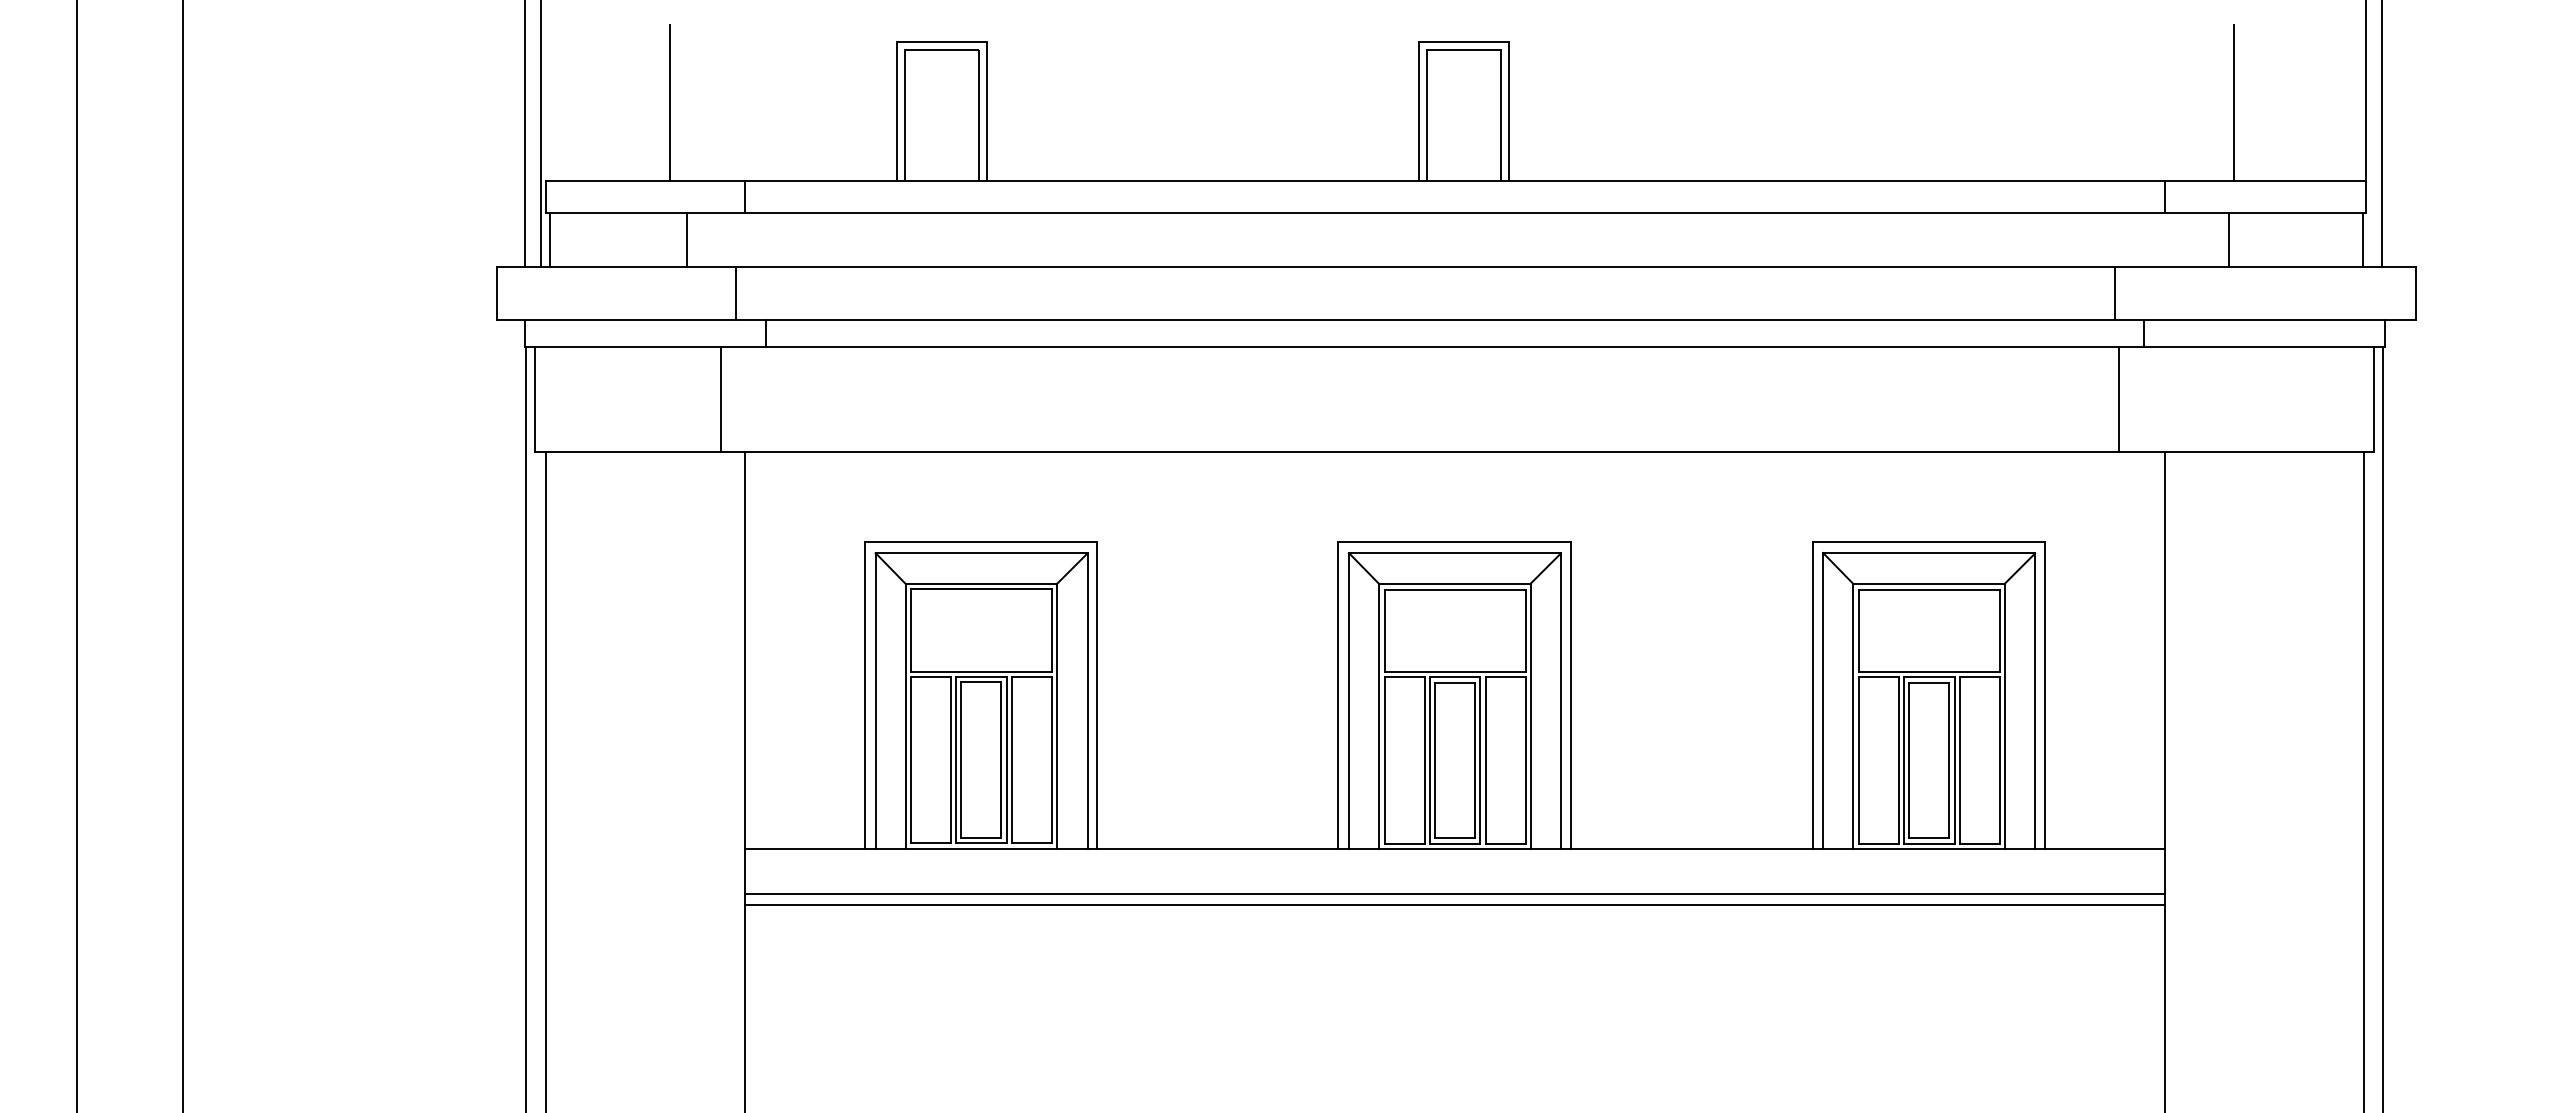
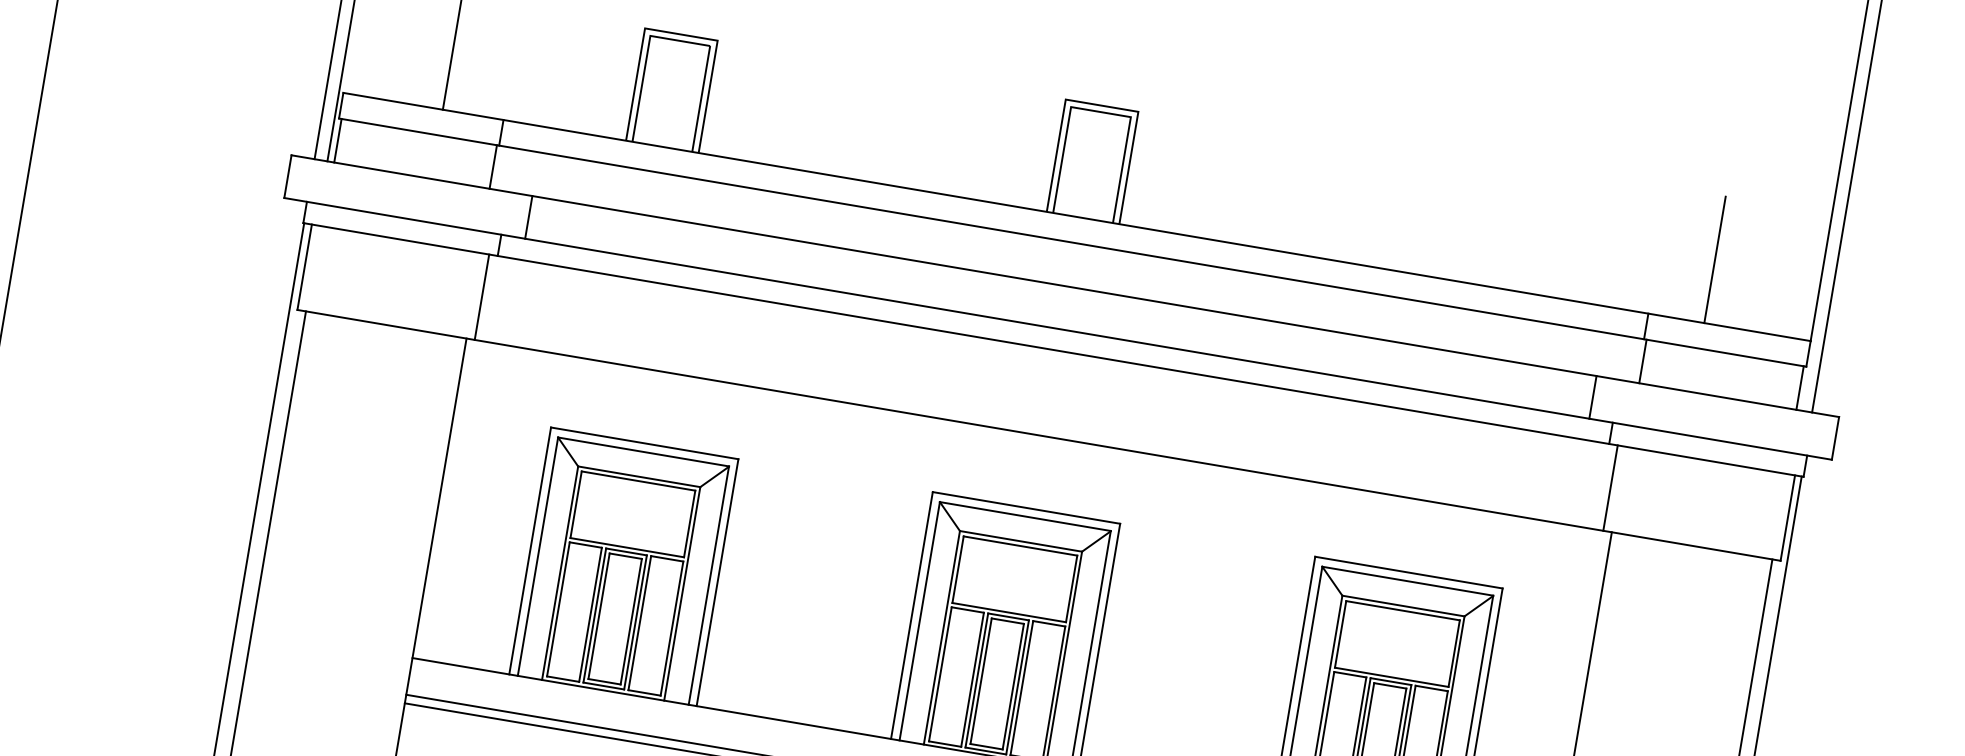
line: (687, 240) -> (493, 167), moved
line: (2228, 240) -> (1642, 361), moved
line: (736, 293) -> (528, 217), moved
line: (721, 399) -> (482, 297), moved
line: (2118, 399) -> (1610, 488), moved

